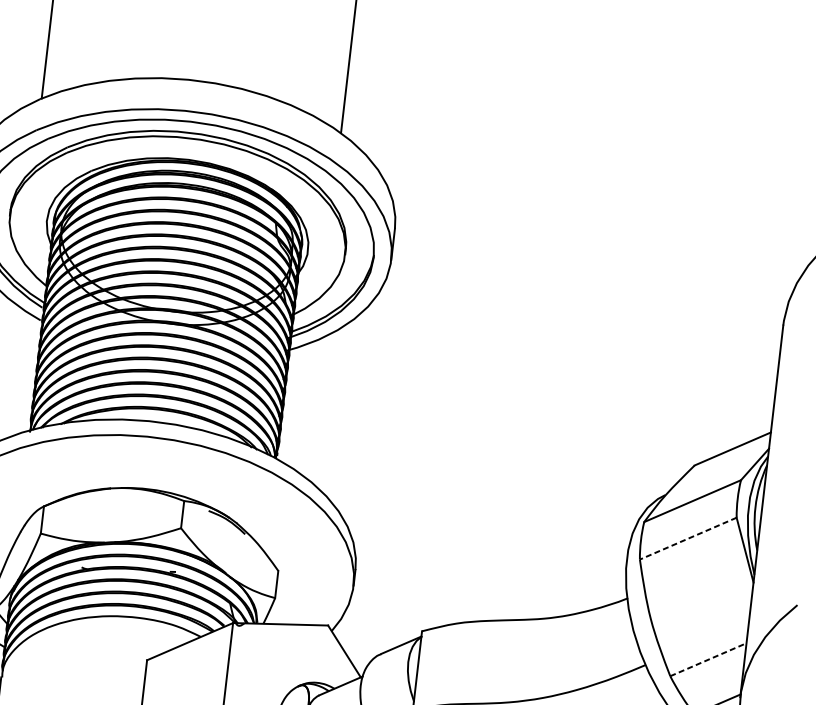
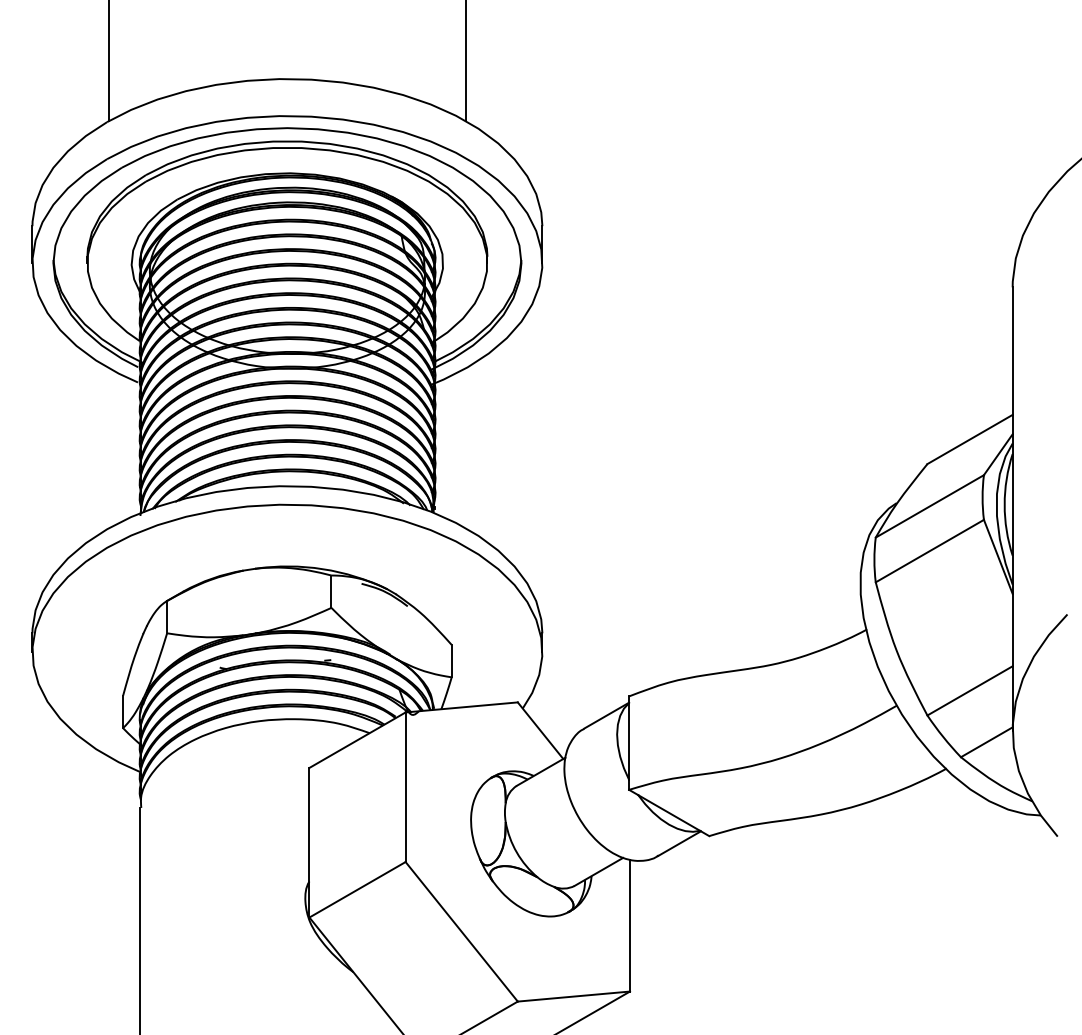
line: (687, 538) -> (929, 551), dashed -> solid
line: (708, 659) -> (970, 690), dashed -> solid

